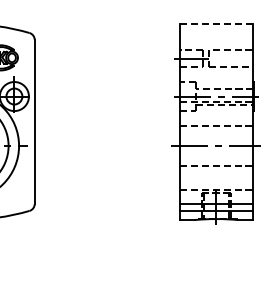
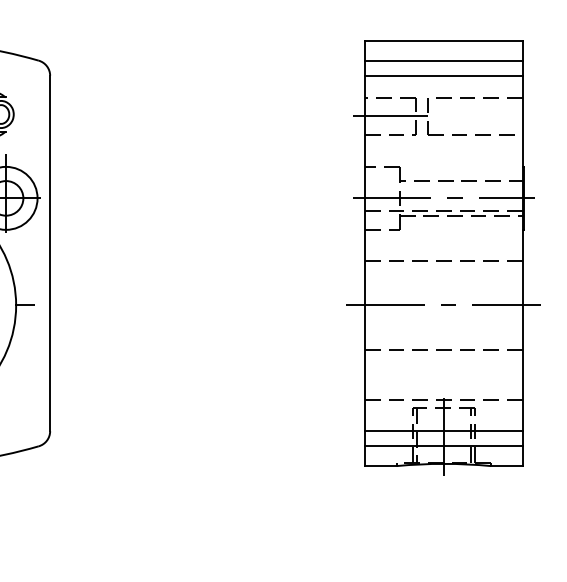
line: (215, 23) -> (441, 40), dashed -> solid
line: (216, 33) -> (444, 61), added
line: (216, 39) -> (444, 74), added

